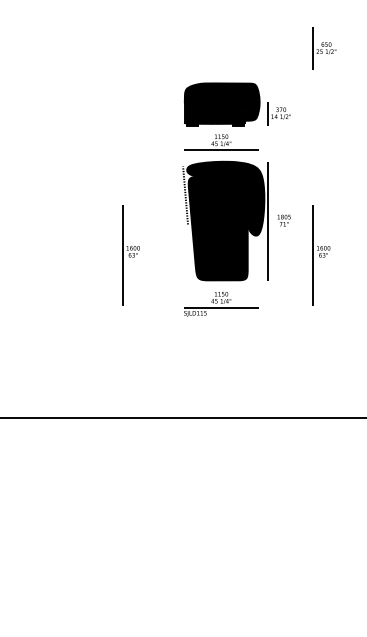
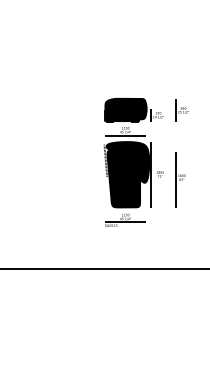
part: (322, 48) -> (181, 110), moved
part: (235, 198) -> (133, 162), moved
part: (130, 255) -> (75, 179), removed

